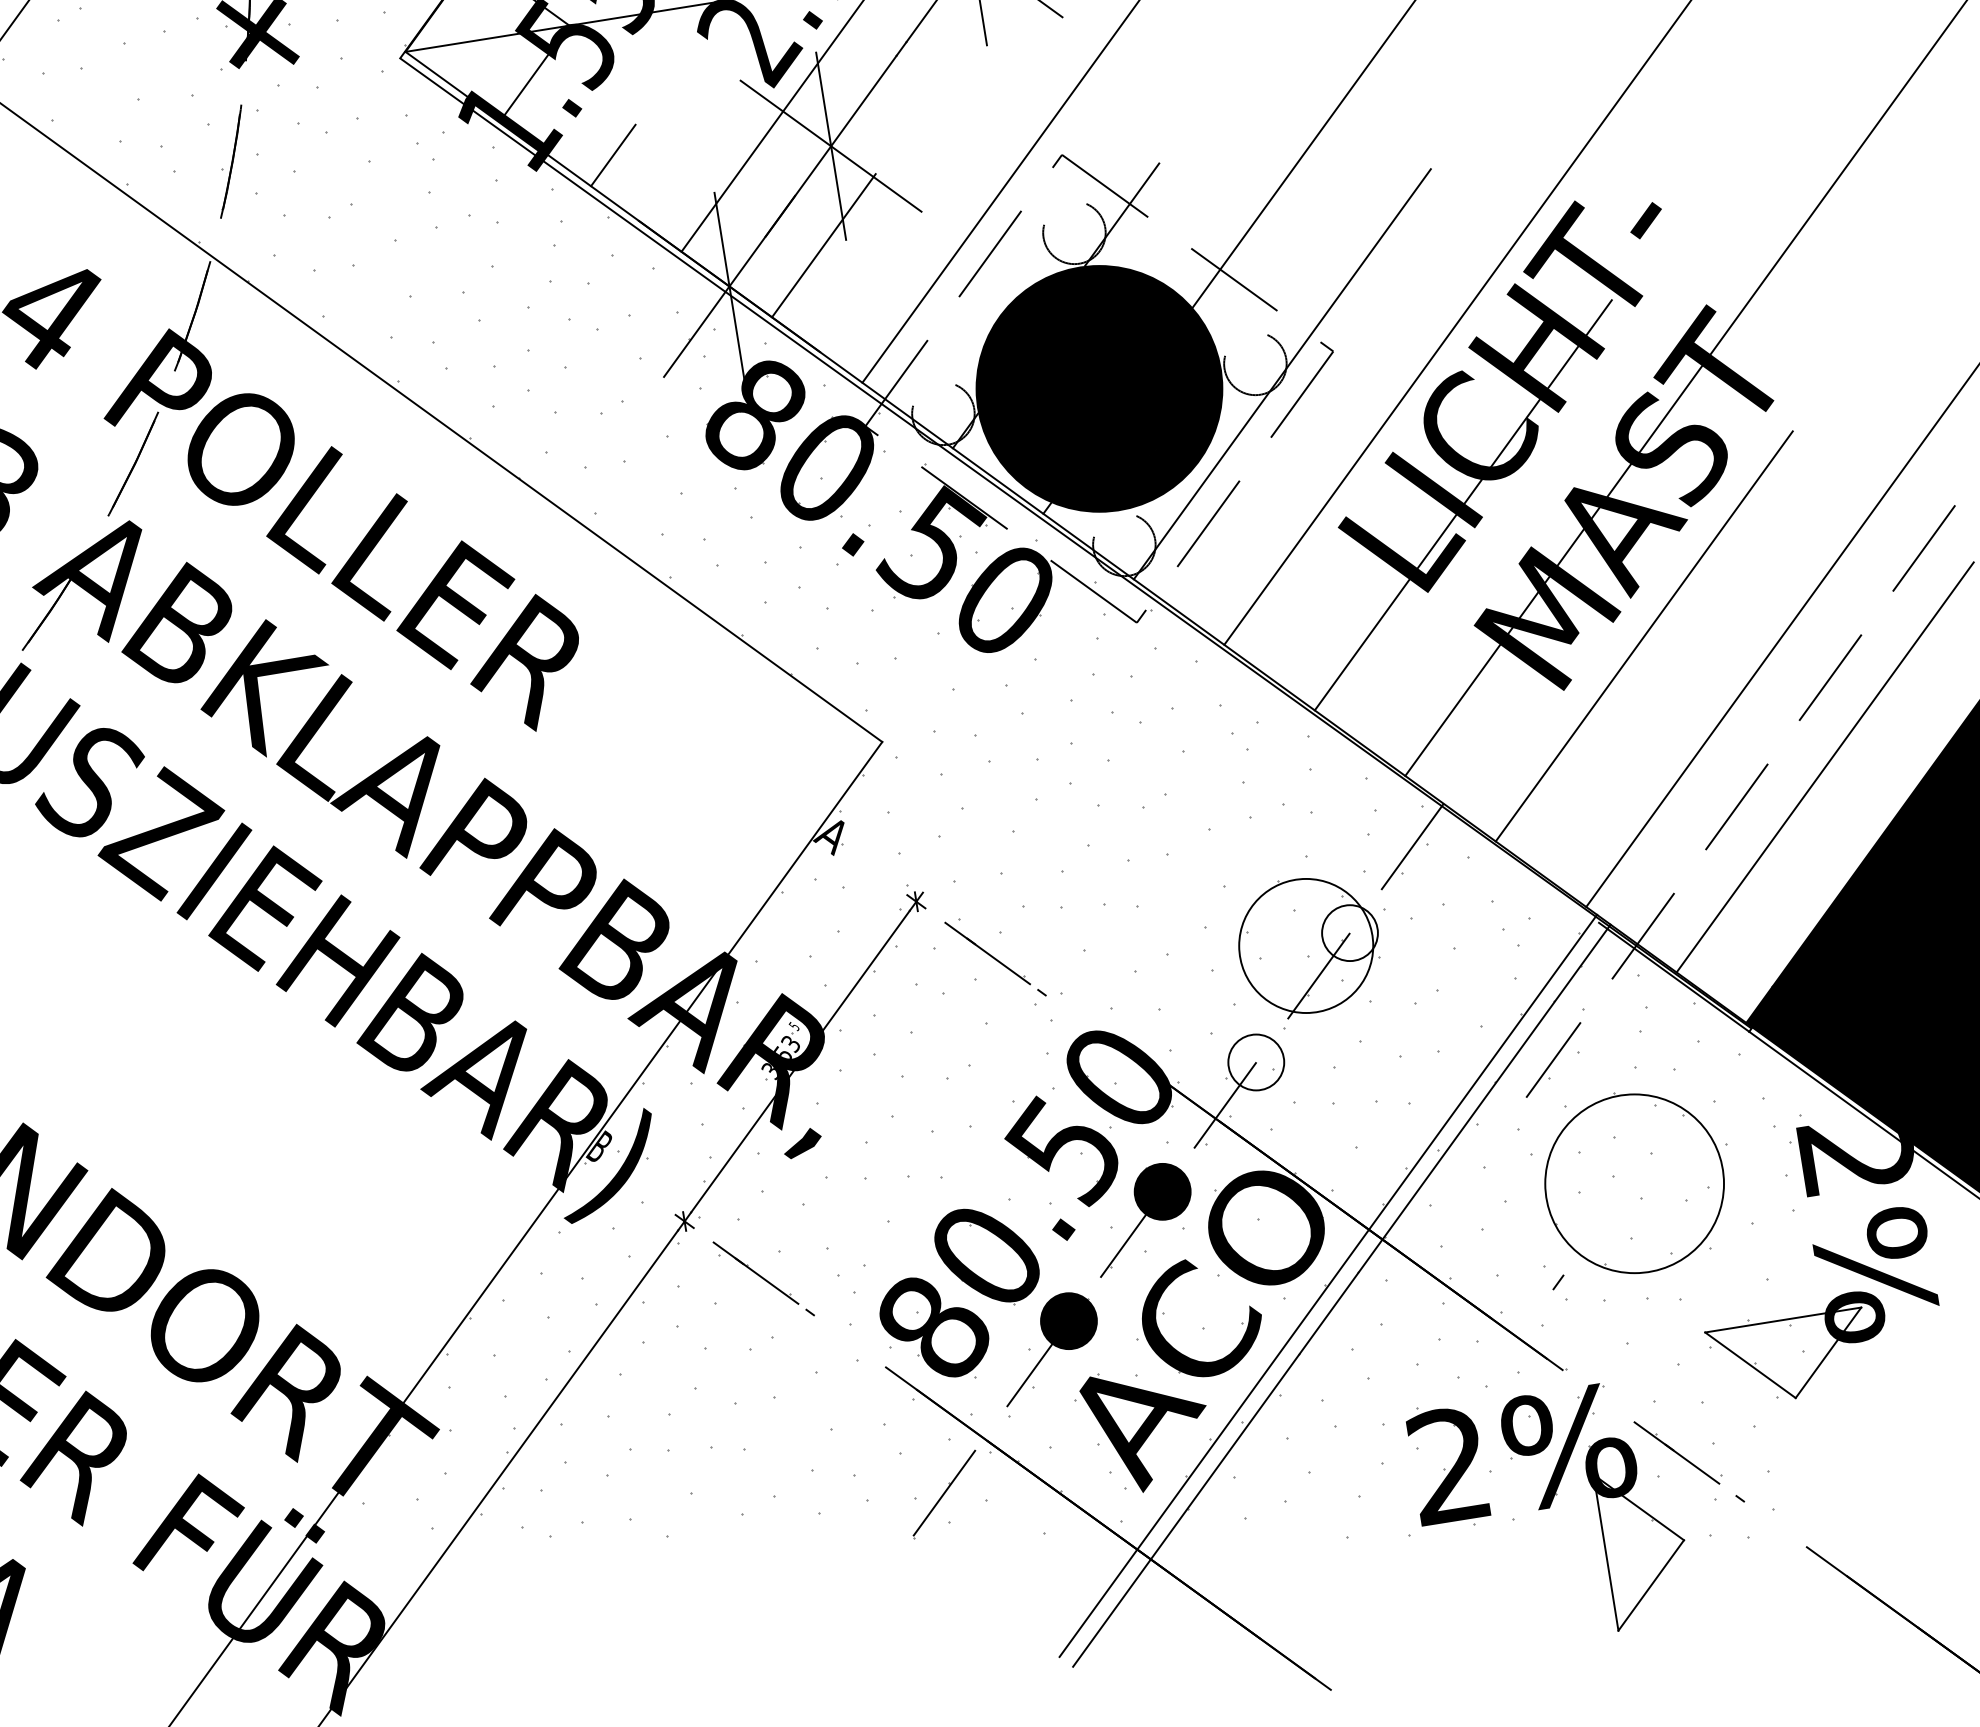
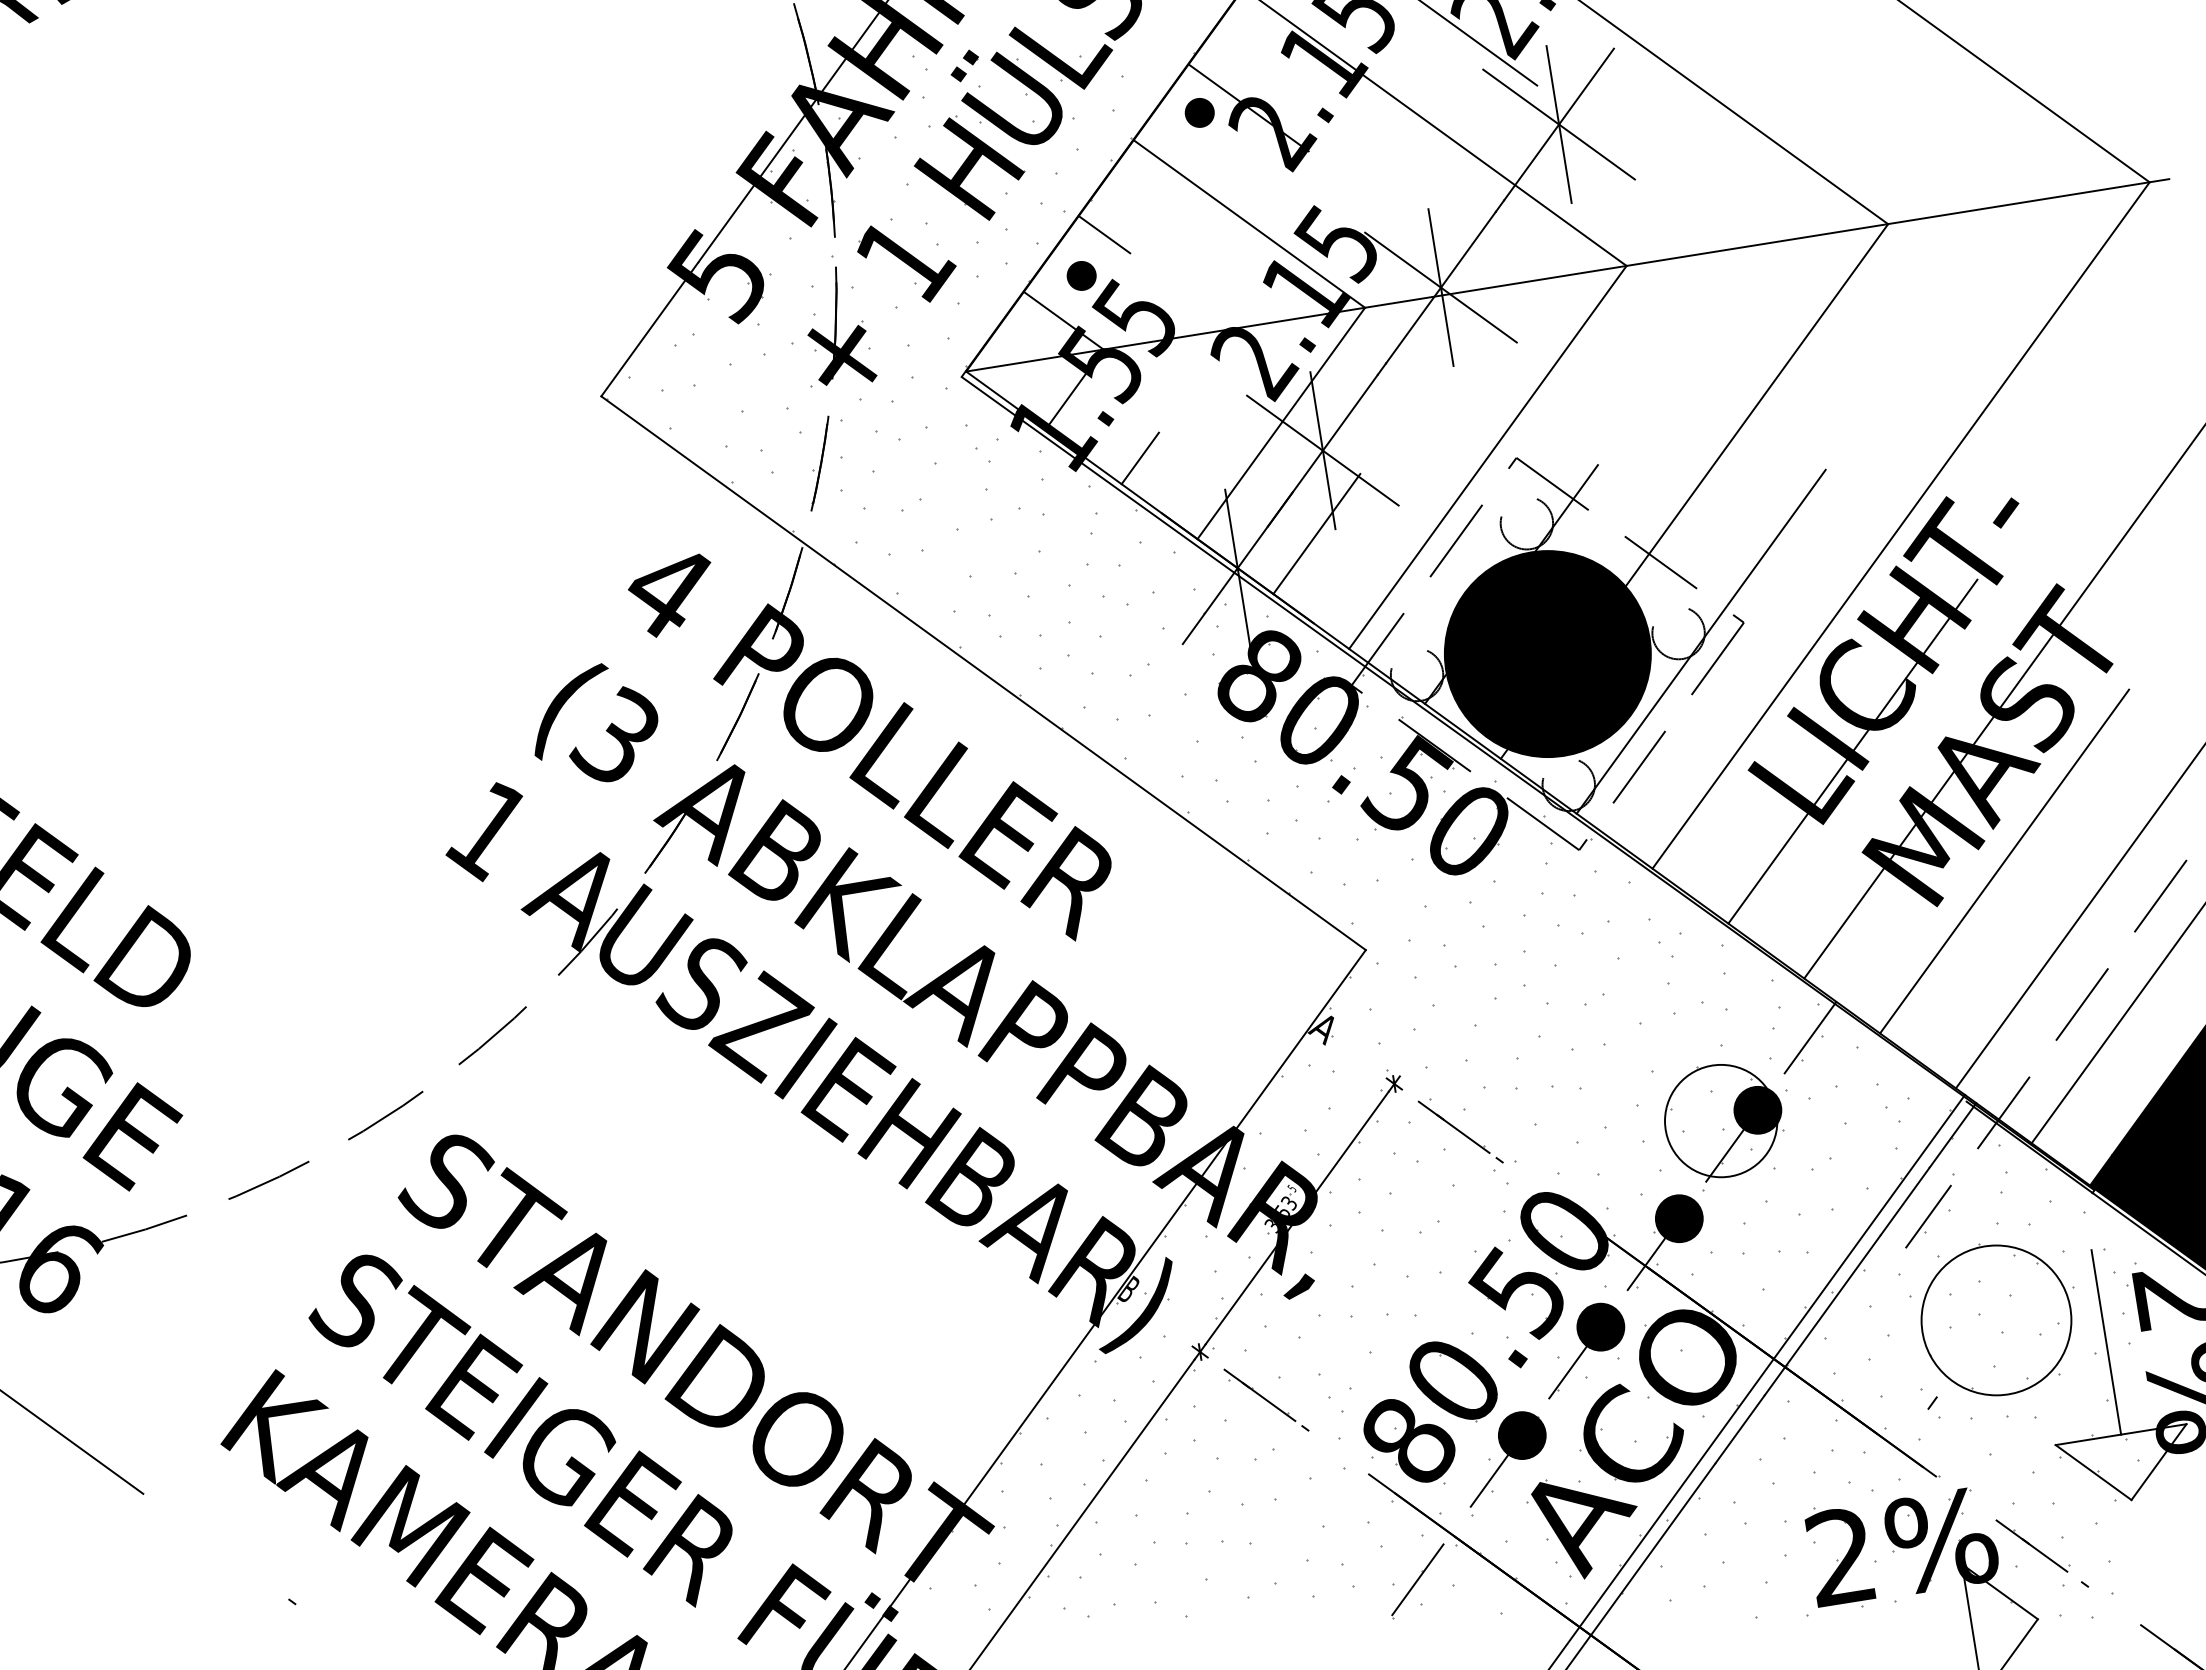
fill: (1349, 932) -> (1757, 1109), added
fill: (1255, 1062) -> (1678, 1218), added
line: (1765, 1210) -> (2106, 1342), added

